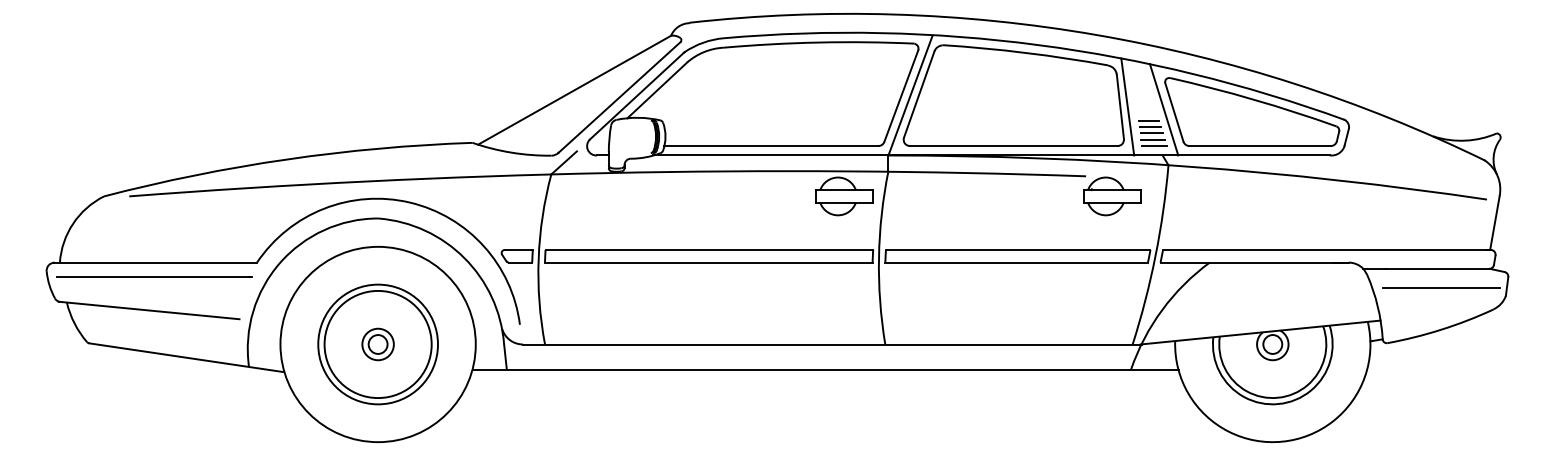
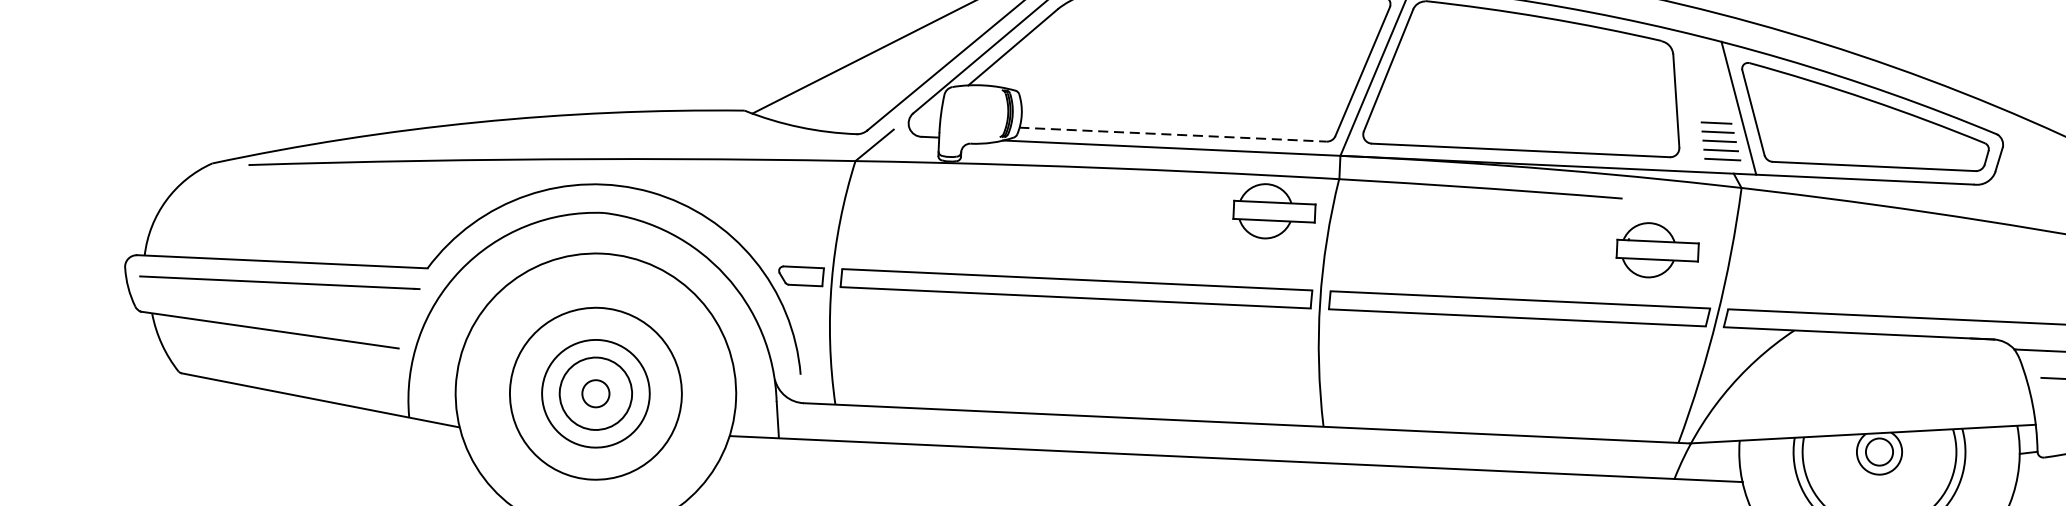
line: (1127, 106) -> (1686, 101), removed
line: (771, 146) -> (1173, 135), solid -> dashed
part: (1112, 196) -> (1658, 250), moved
circle: (377, 344) -> (595, 393), size x0.7
circle: (377, 344) -> (595, 393), size x1.6

